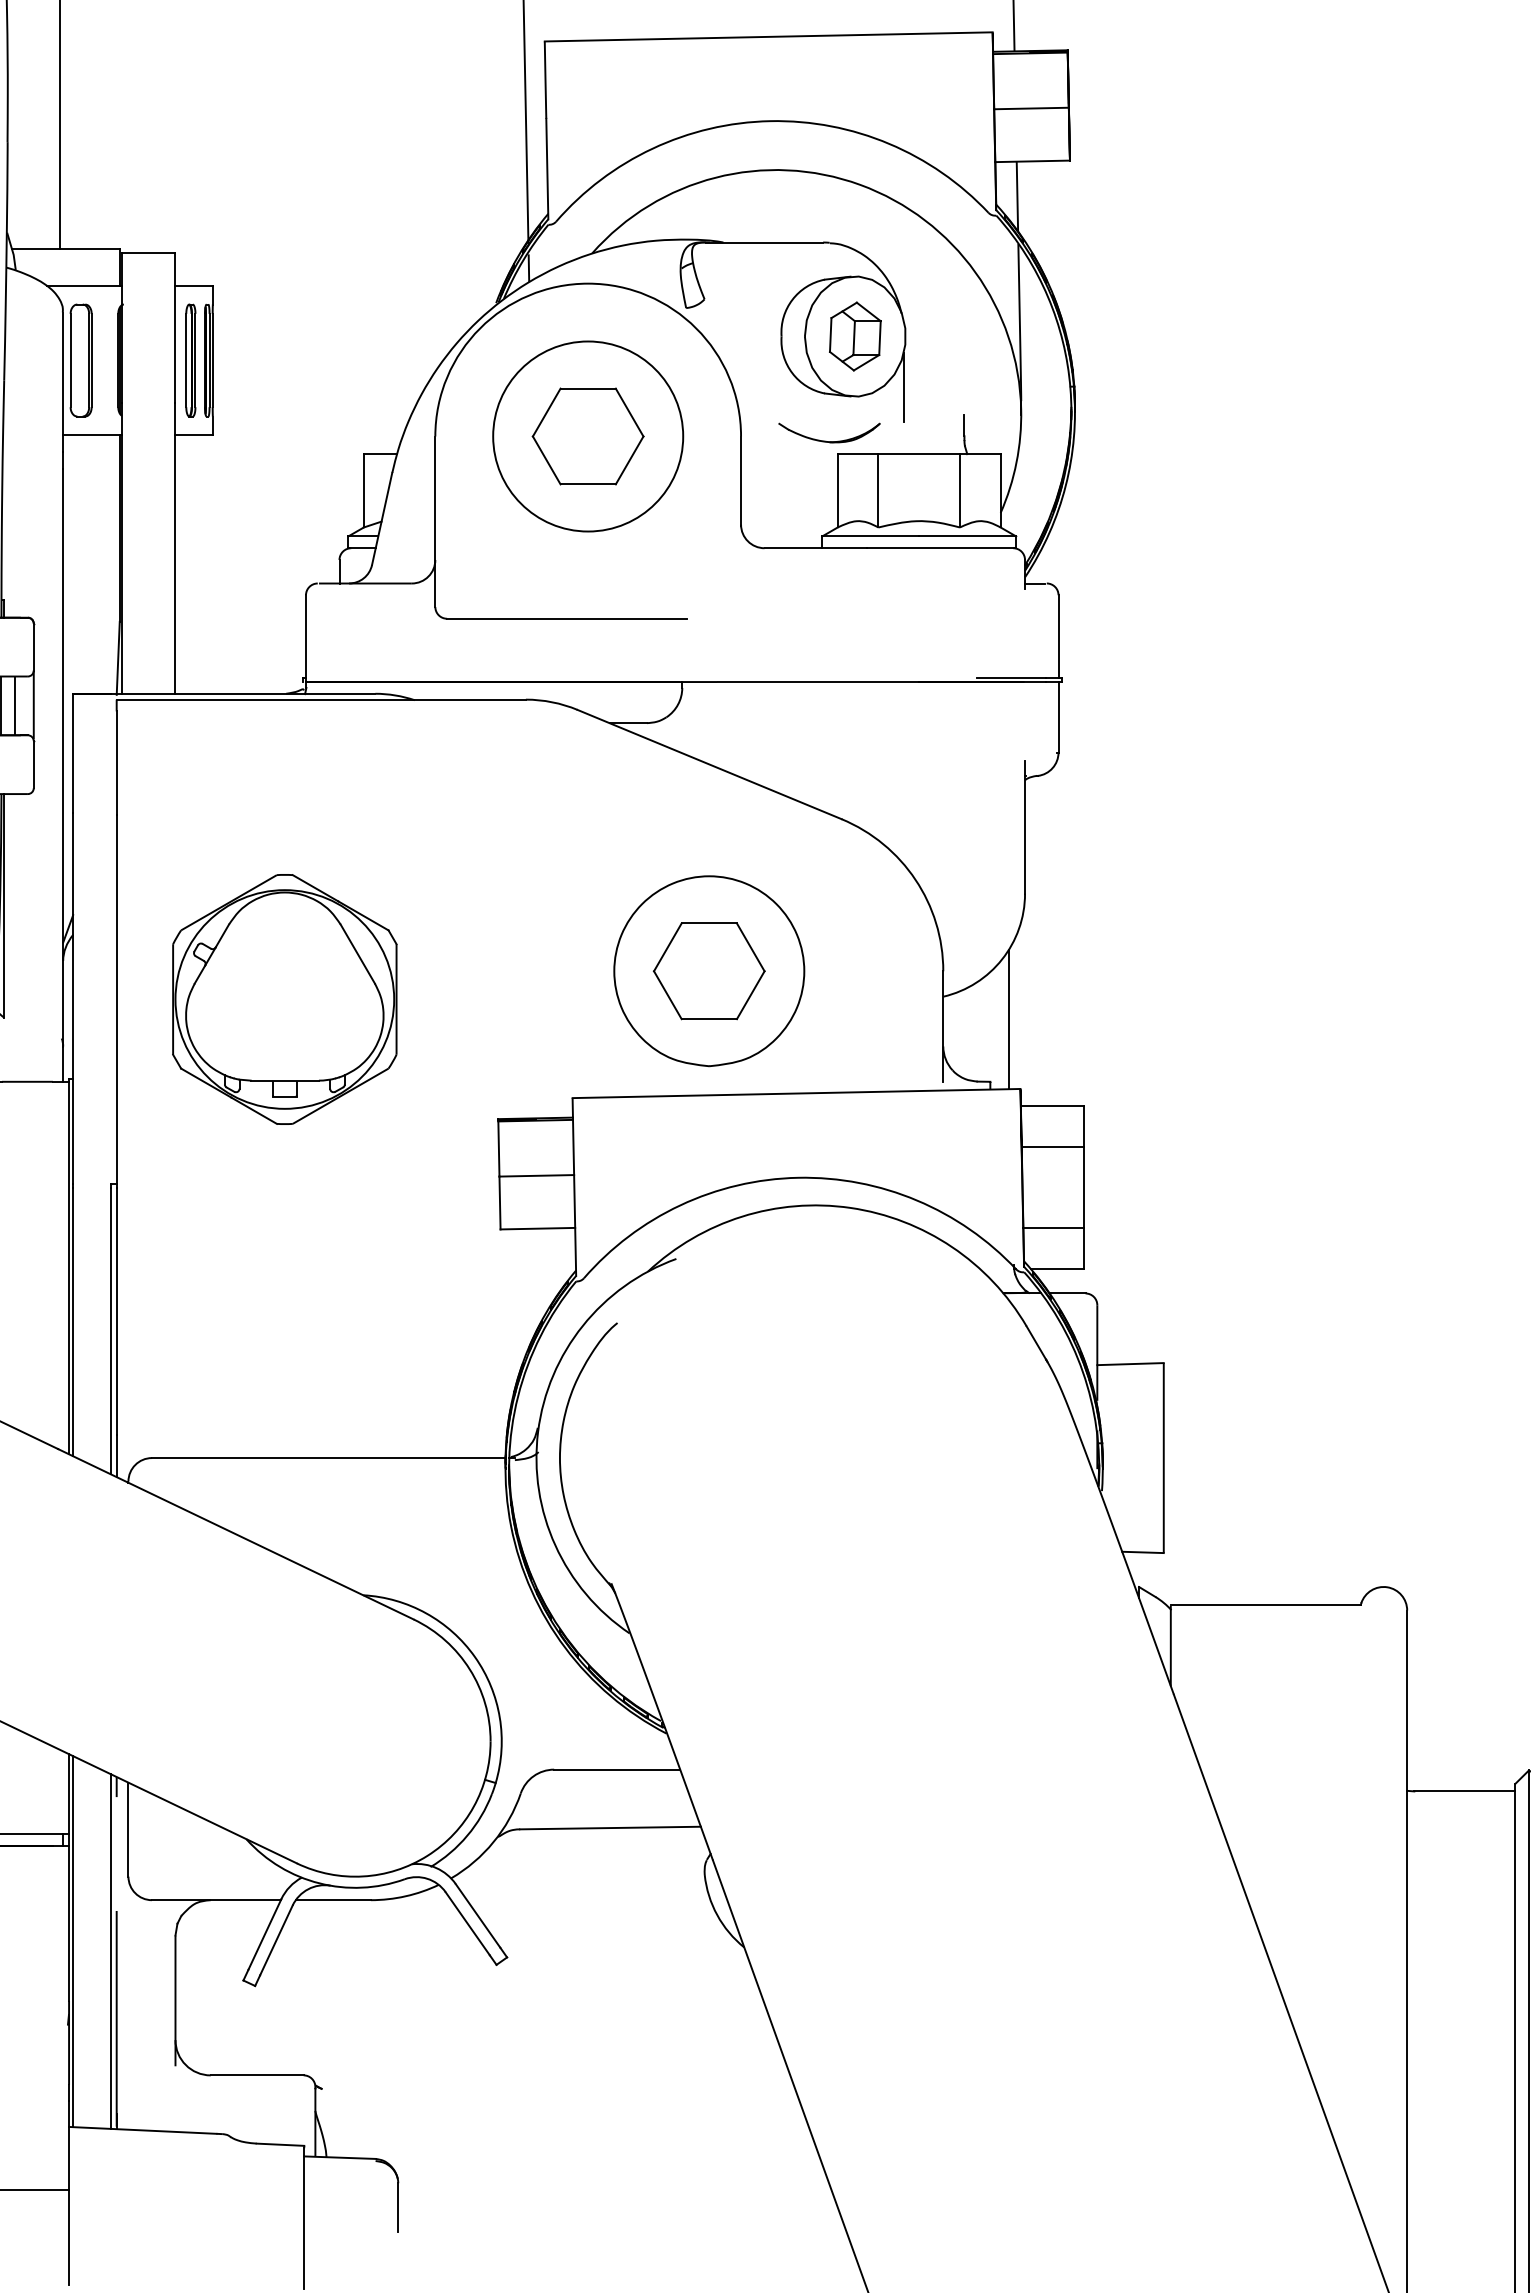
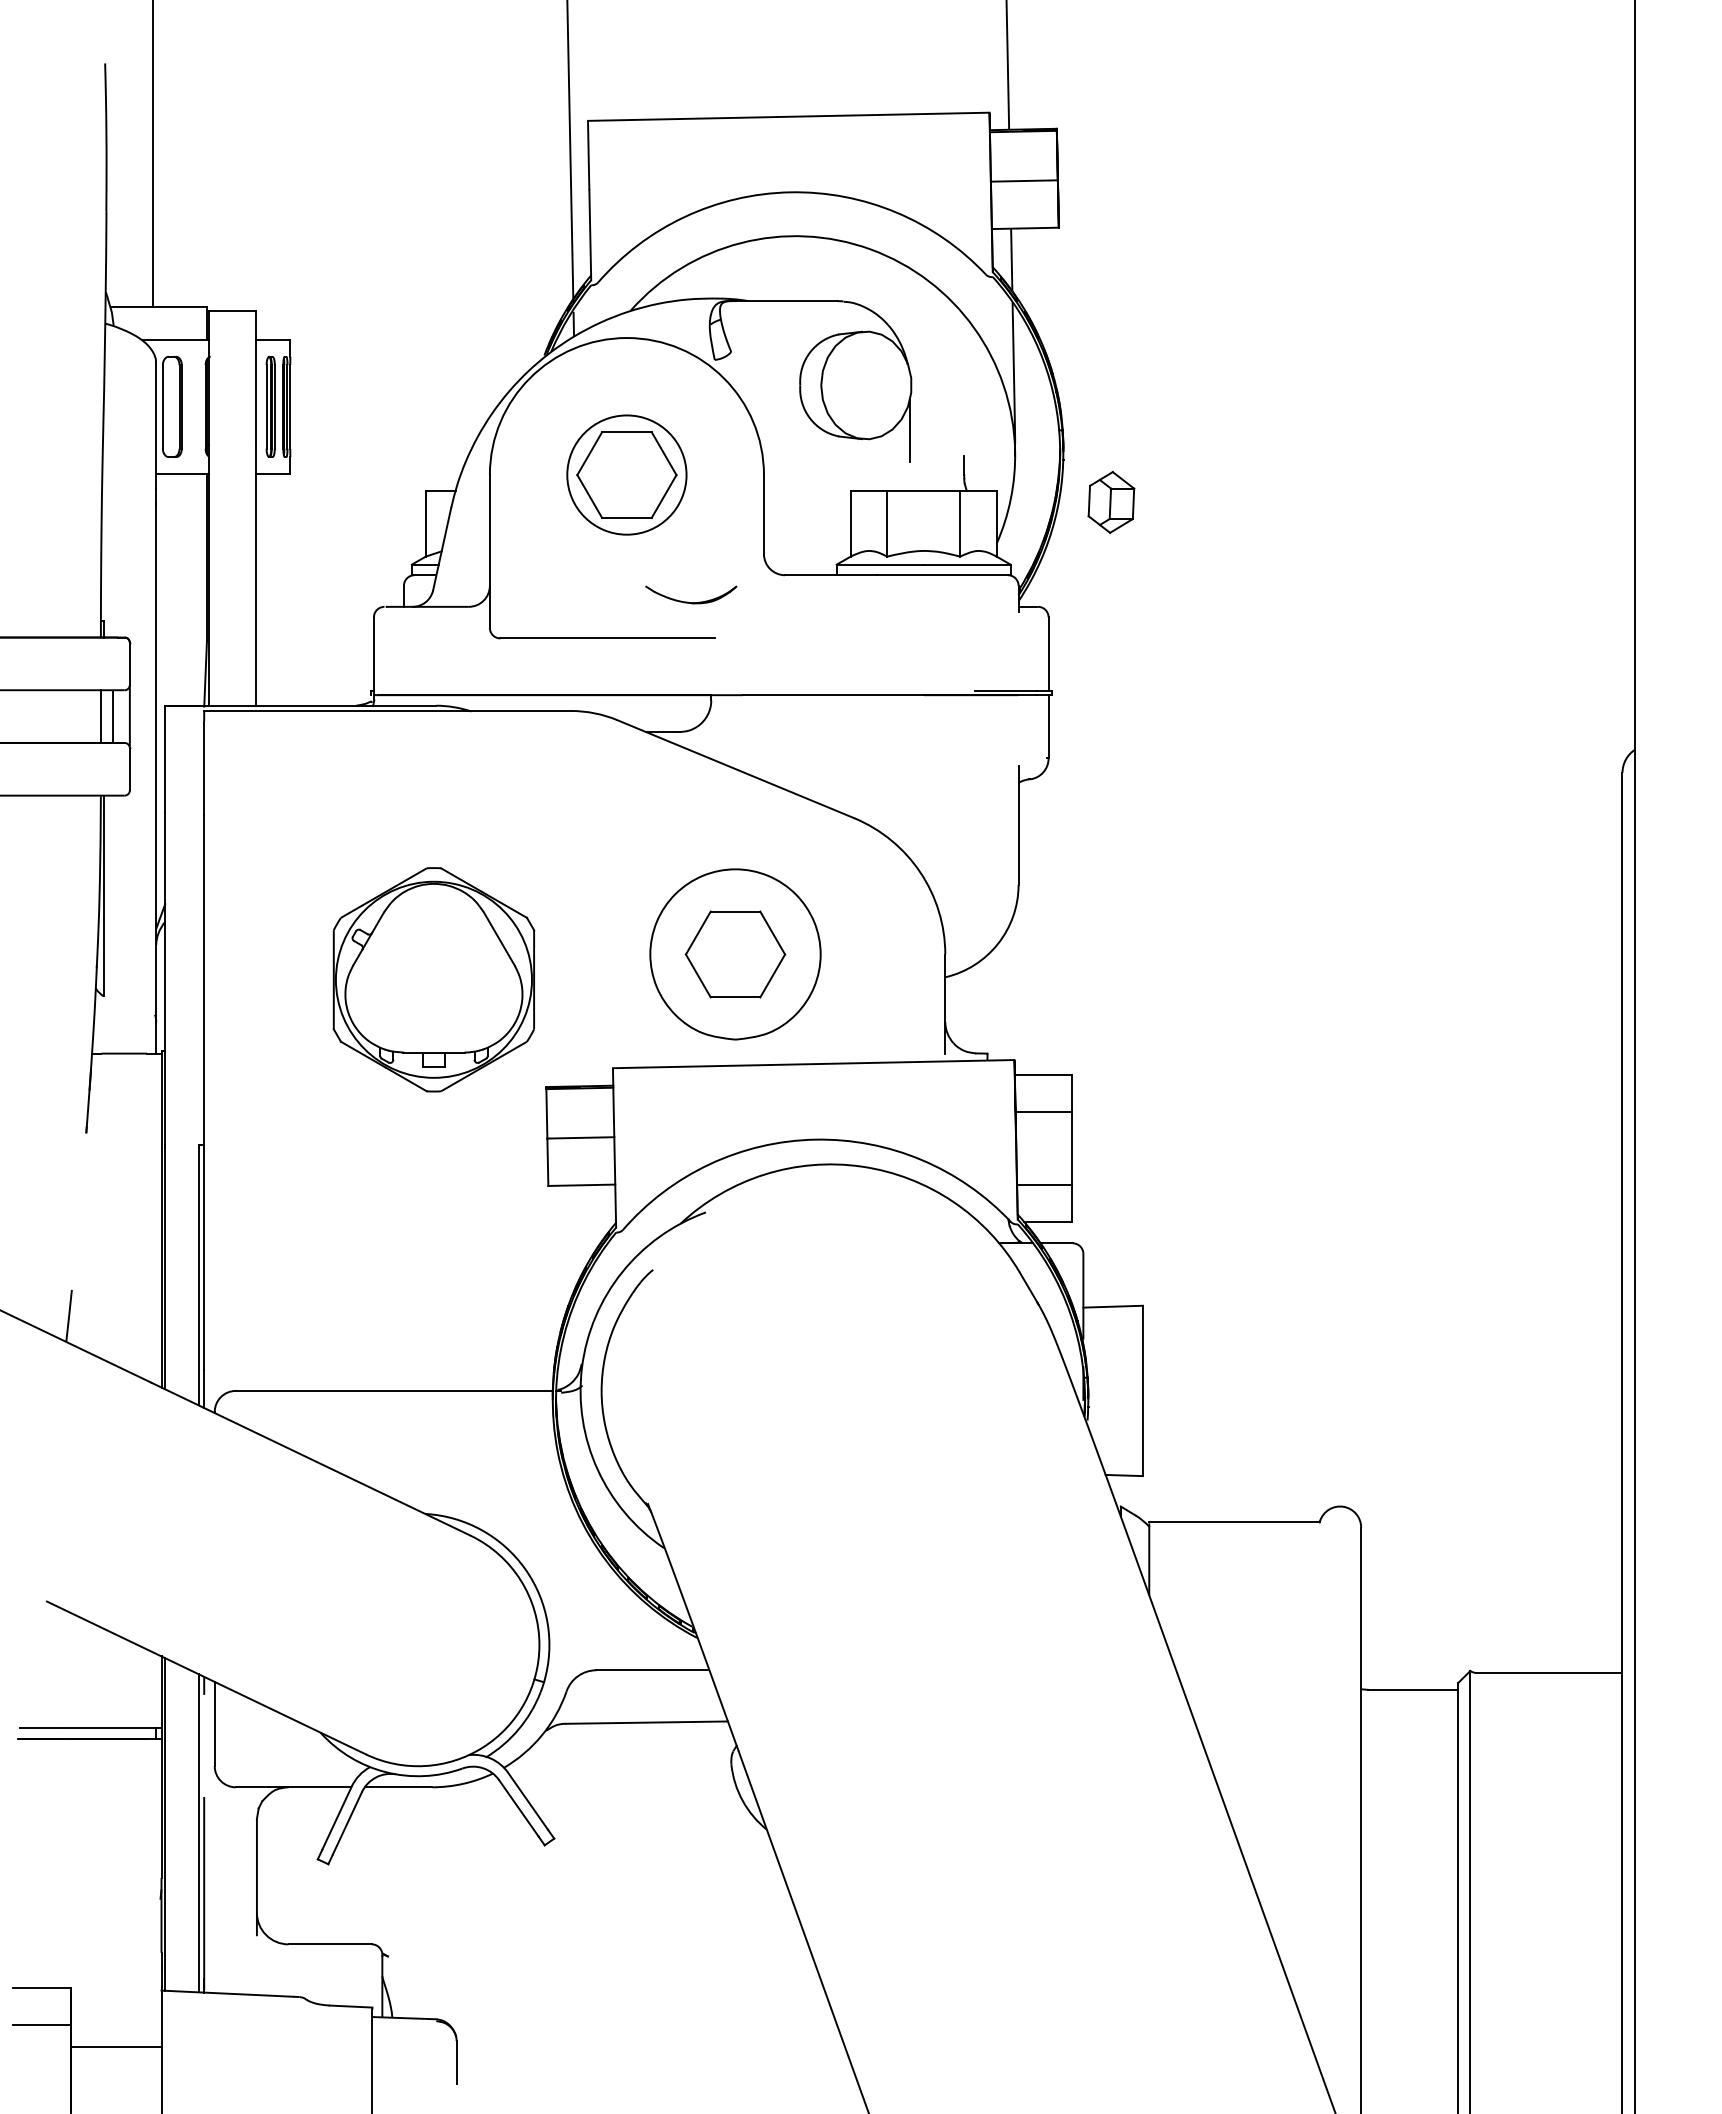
part: (855, 336) -> (1111, 502), moved
circle: (587, 435) -> (626, 474), size x0.7
part: (829, 441) -> (691, 602), moved
part: (284, 999) -> (433, 979), moved
line: (1008, 1019) -> (1003, 997), removed

